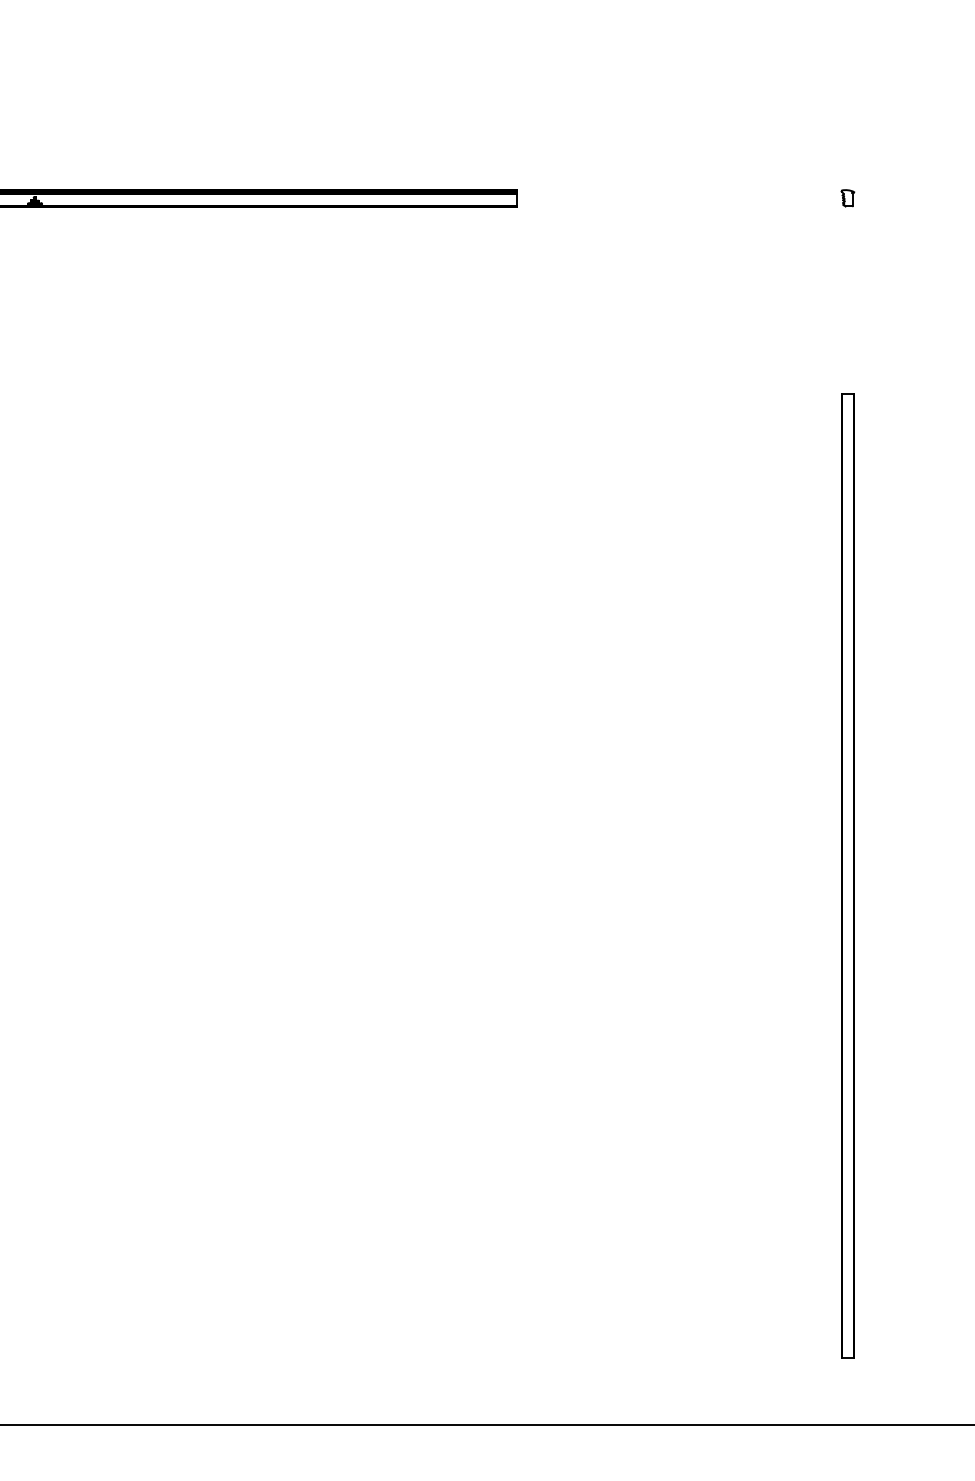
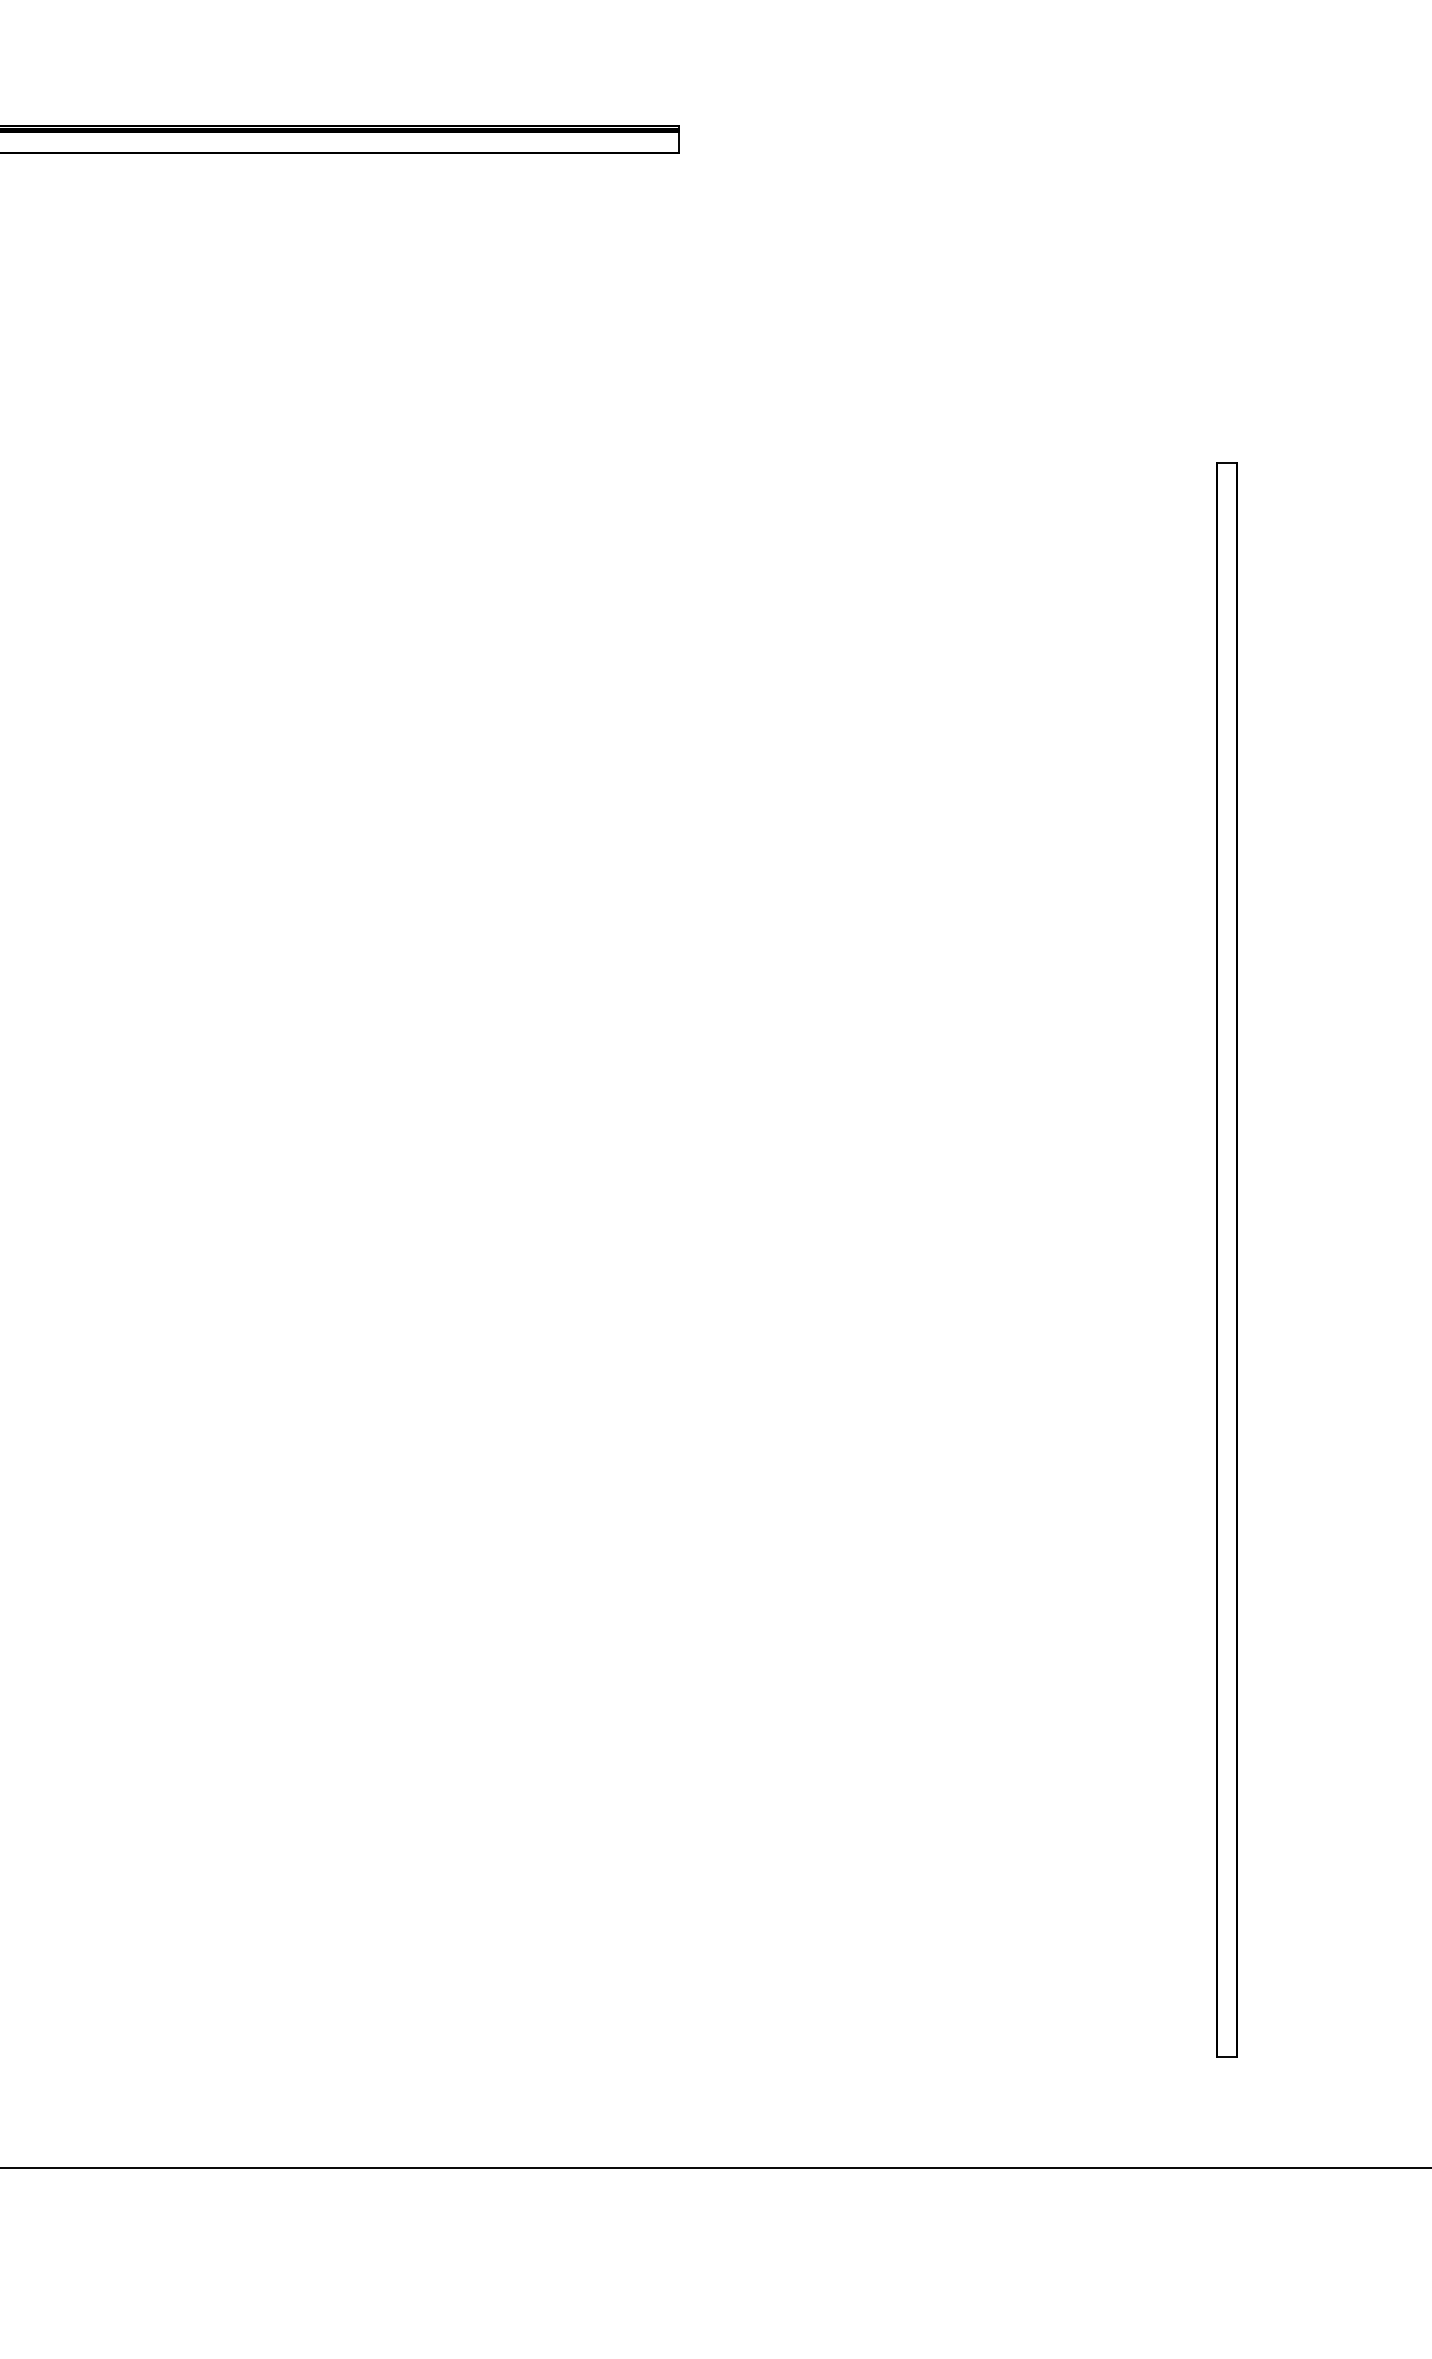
part: (847, 198) -> (1226, 140), removed

